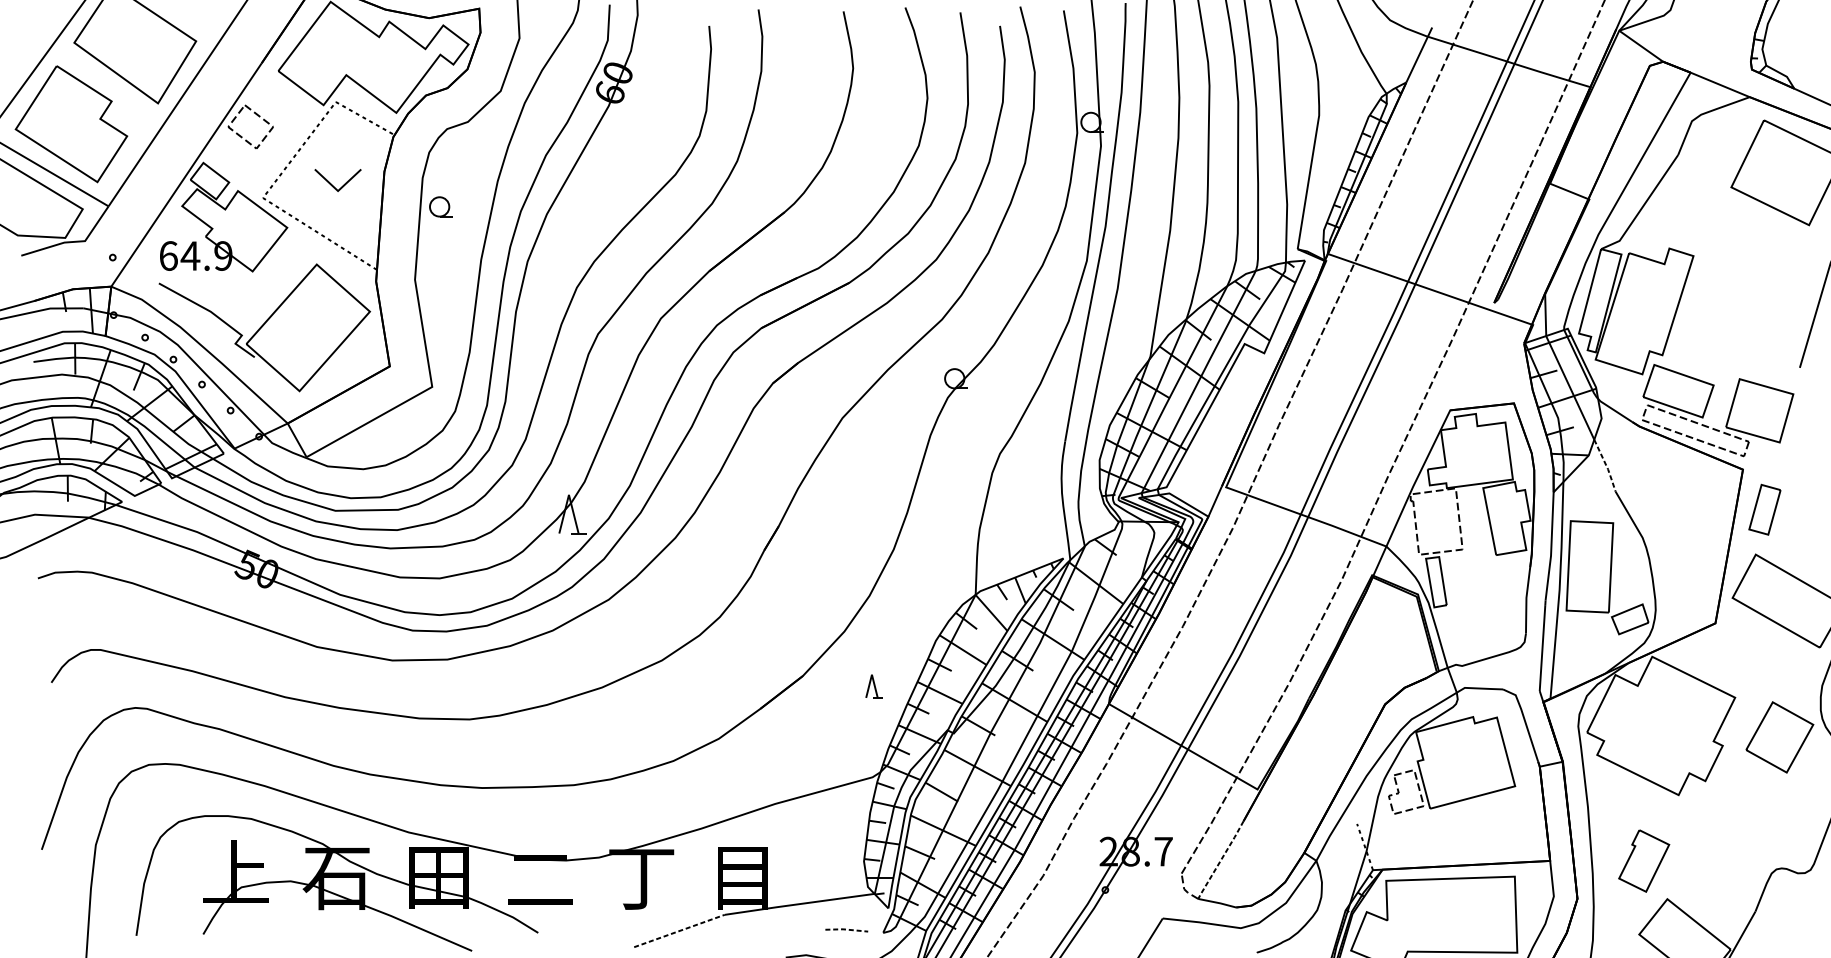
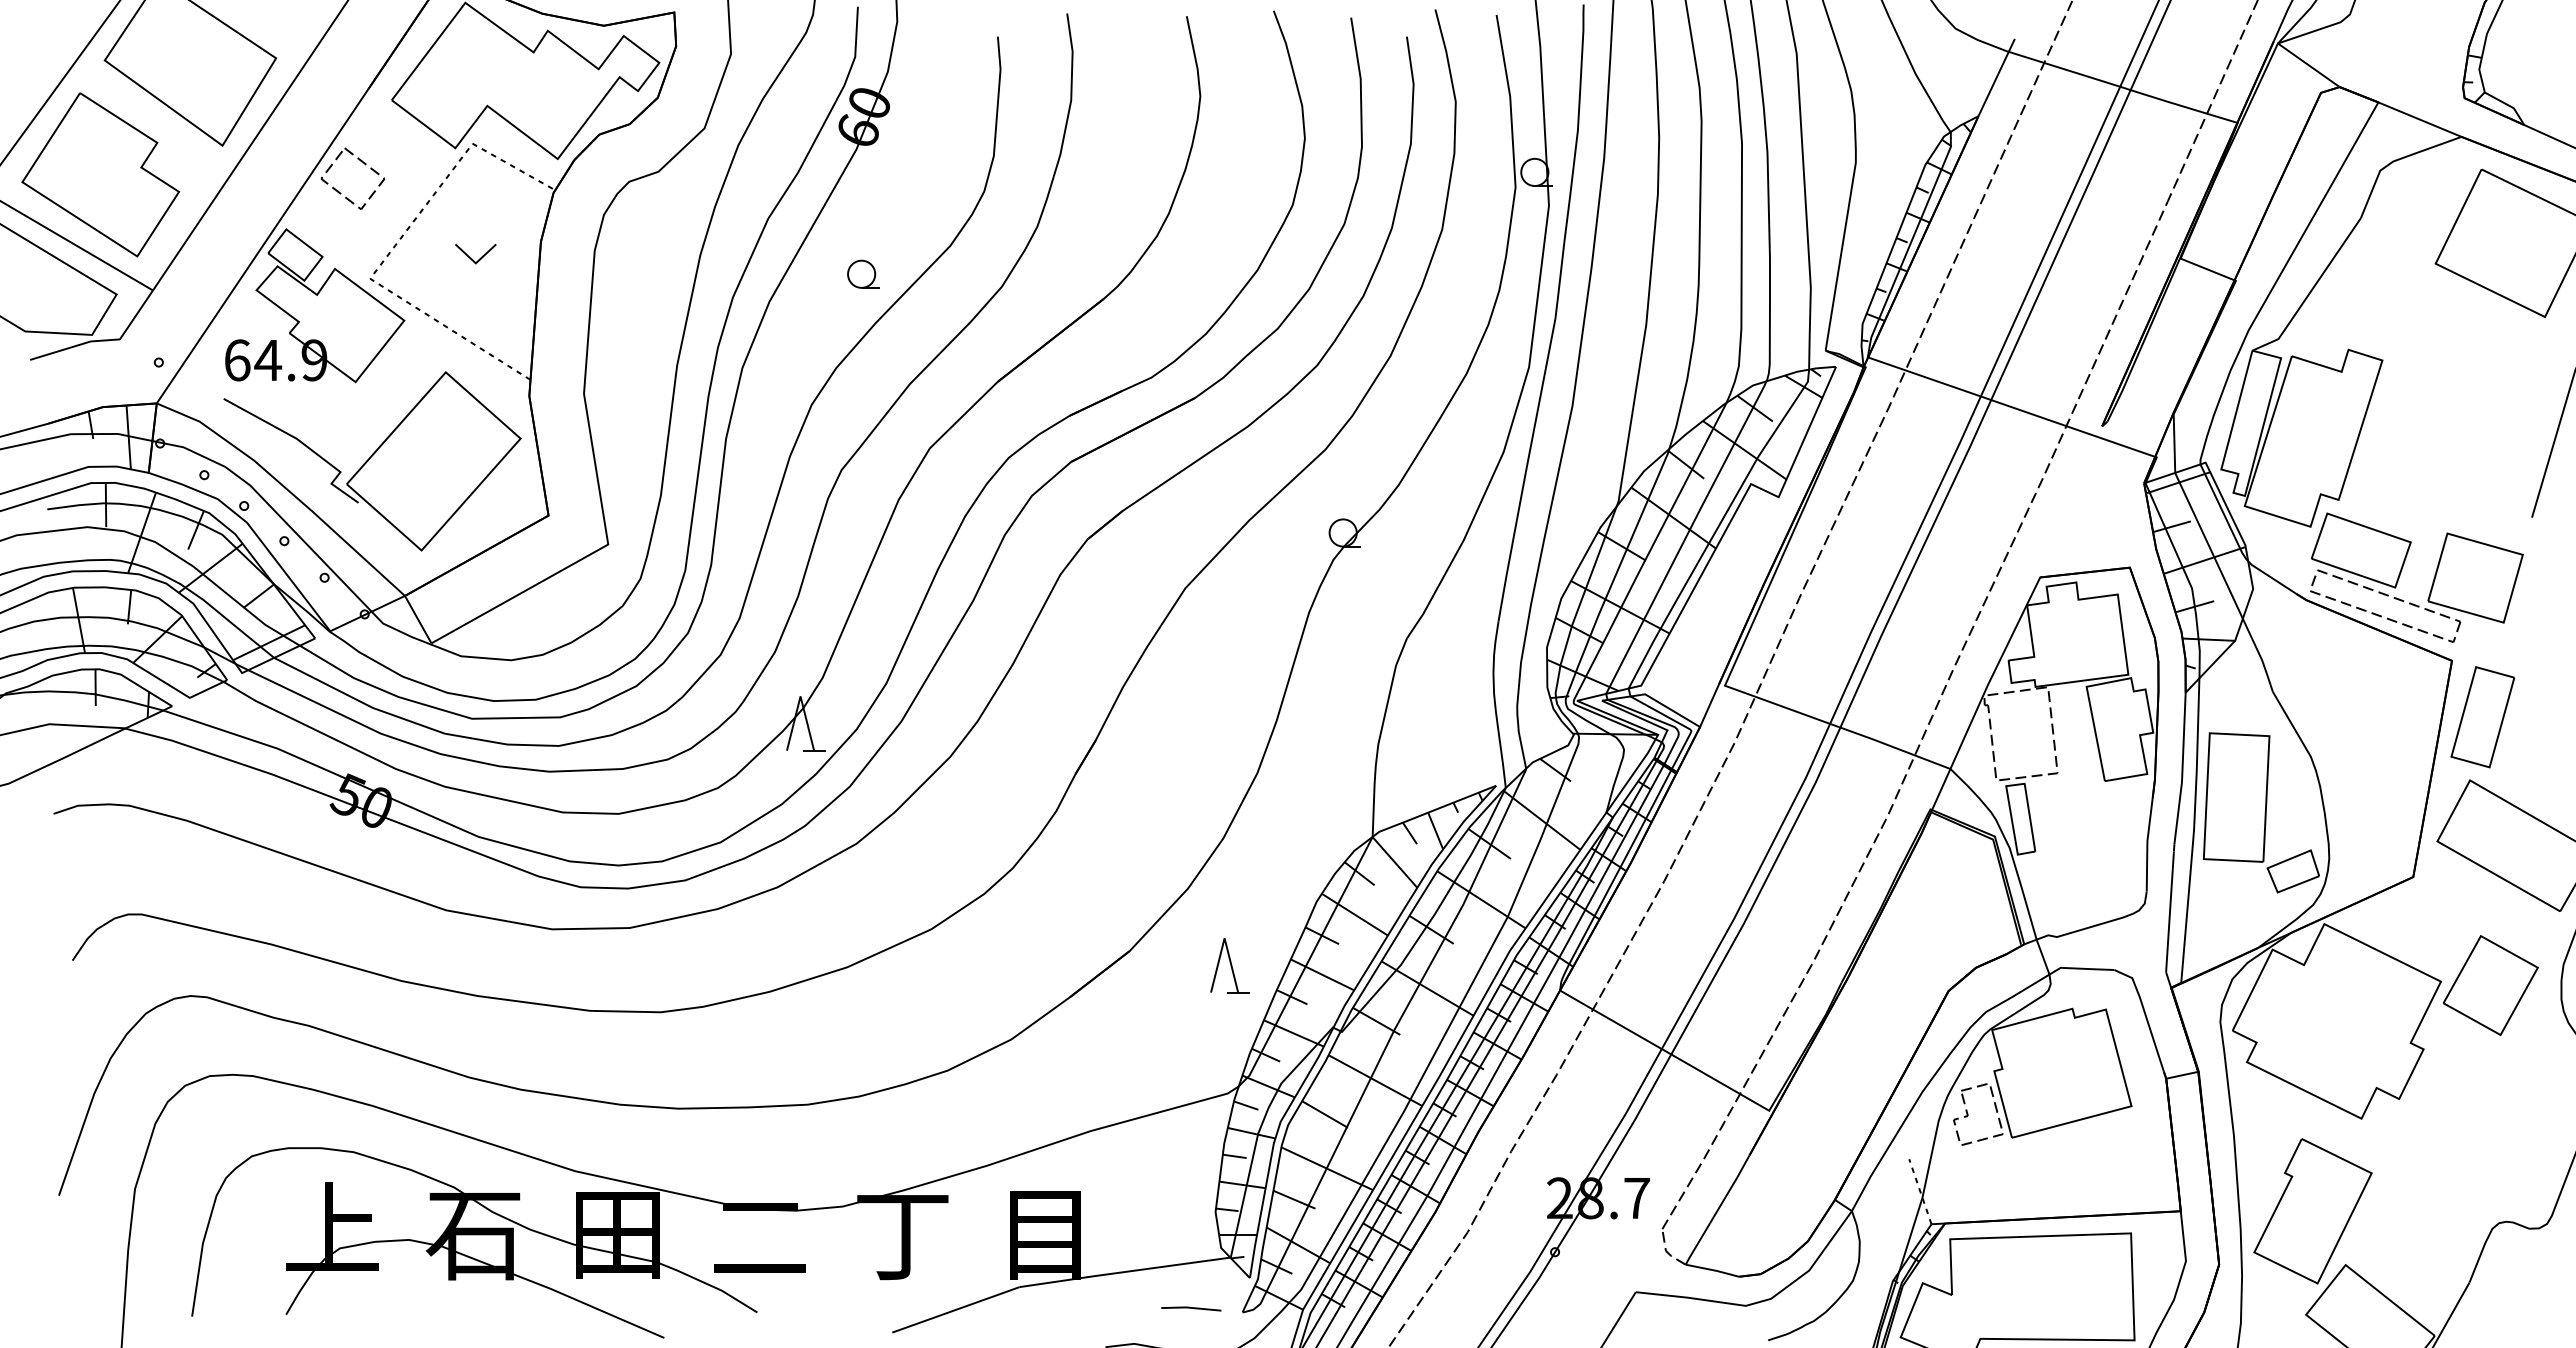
part: (337, 180) -> (475, 253), size x0.62
part: (440, 206) -> (863, 273), moved
line: (1606, 465) -> (2260, 655), dashed -> solid
part: (1764, 509) -> (2482, 717), size x1.43
part: (873, 686) -> (1229, 965), size x1.67
part: (1779, 737) -> (2490, 985), moved
line: (1220, 860) -> (1717, 1210), dashed -> solid
part: (1643, 861) -> (2312, 1211), size x1.67
line: (846, 929) -> (1190, 1307), dashed -> solid
line: (679, 930) -> (956, 1309), dashed -> solid

